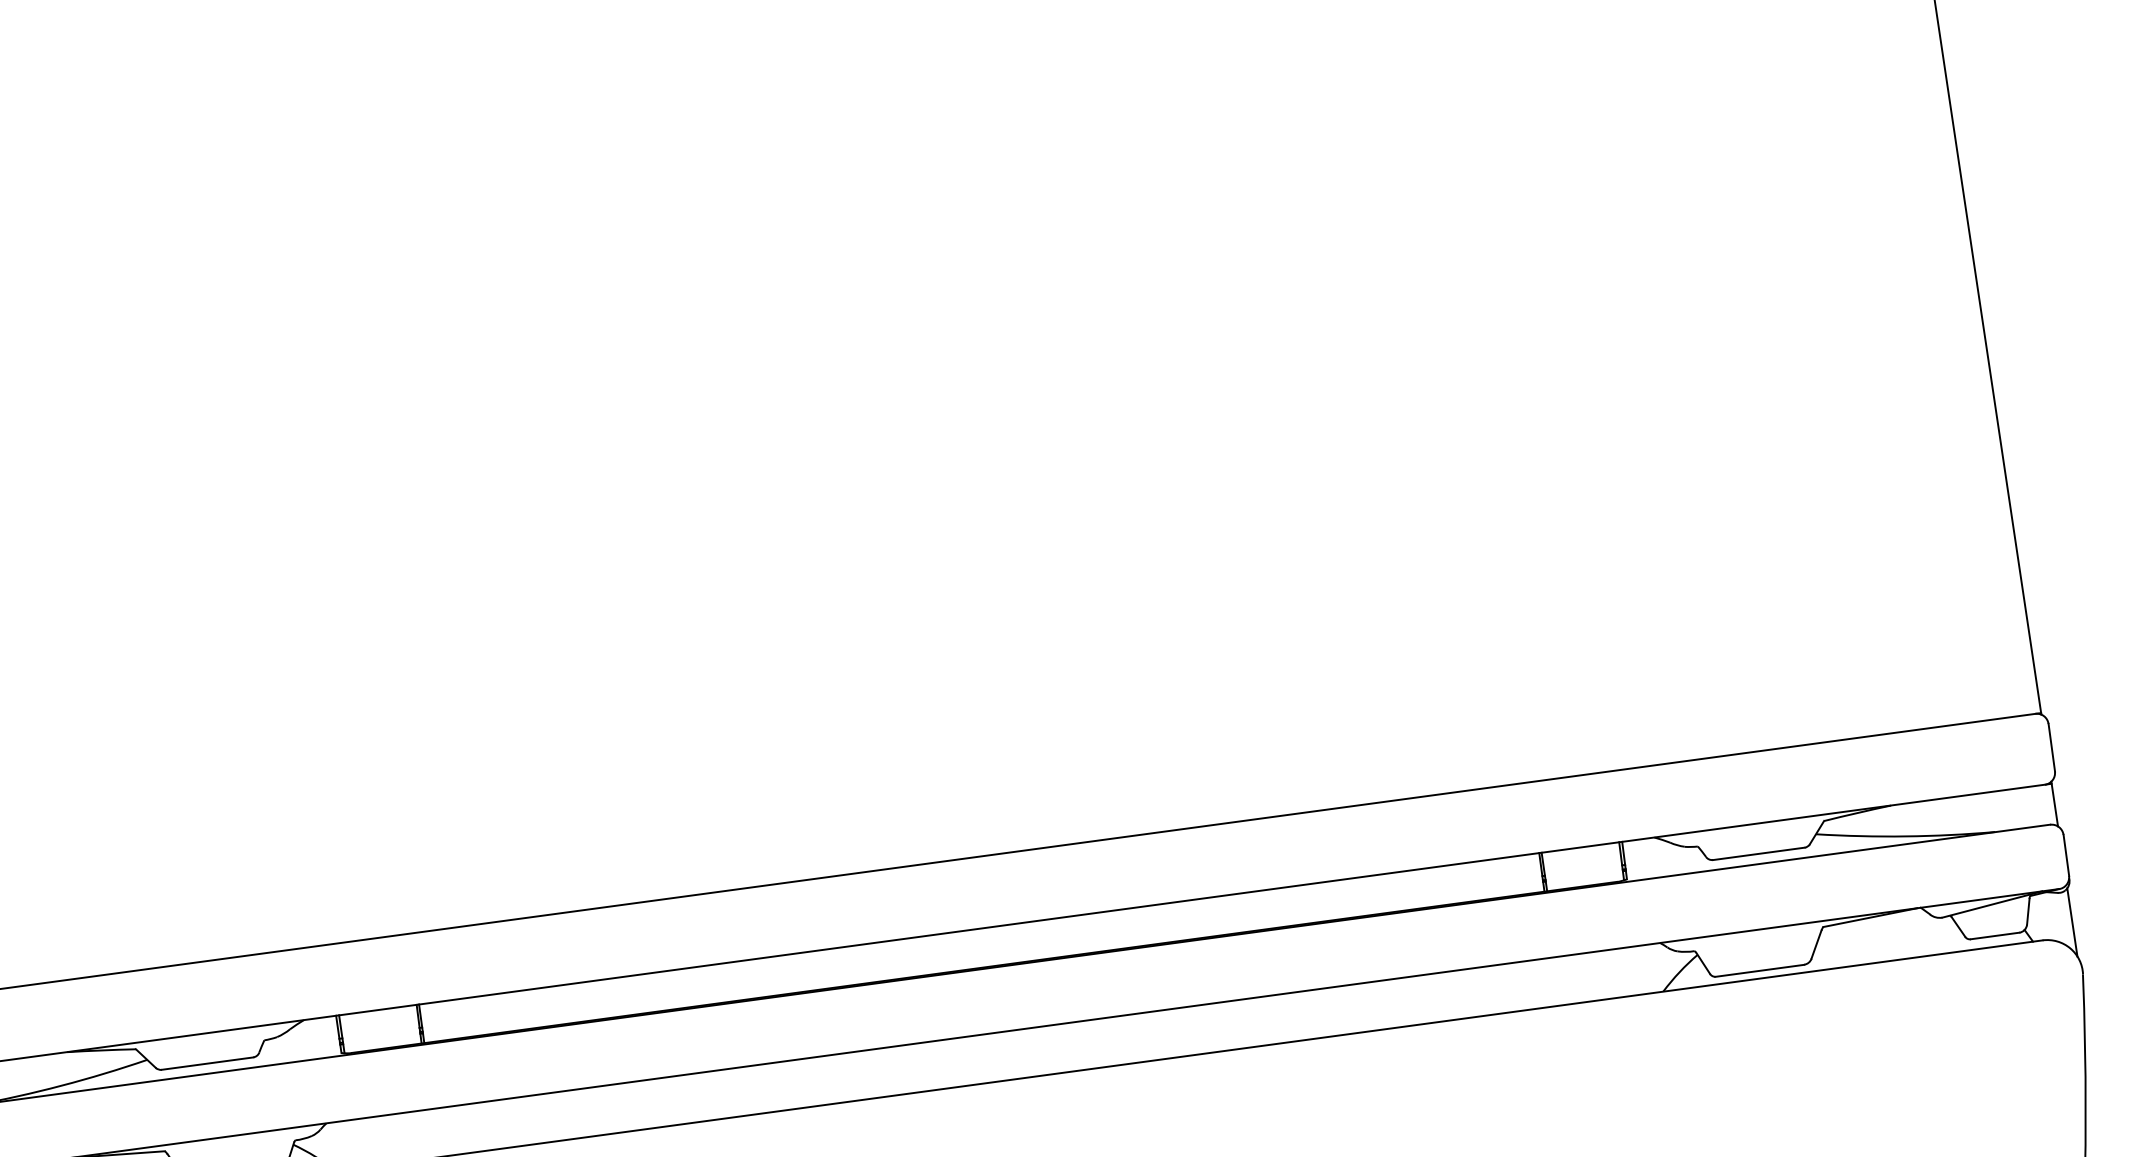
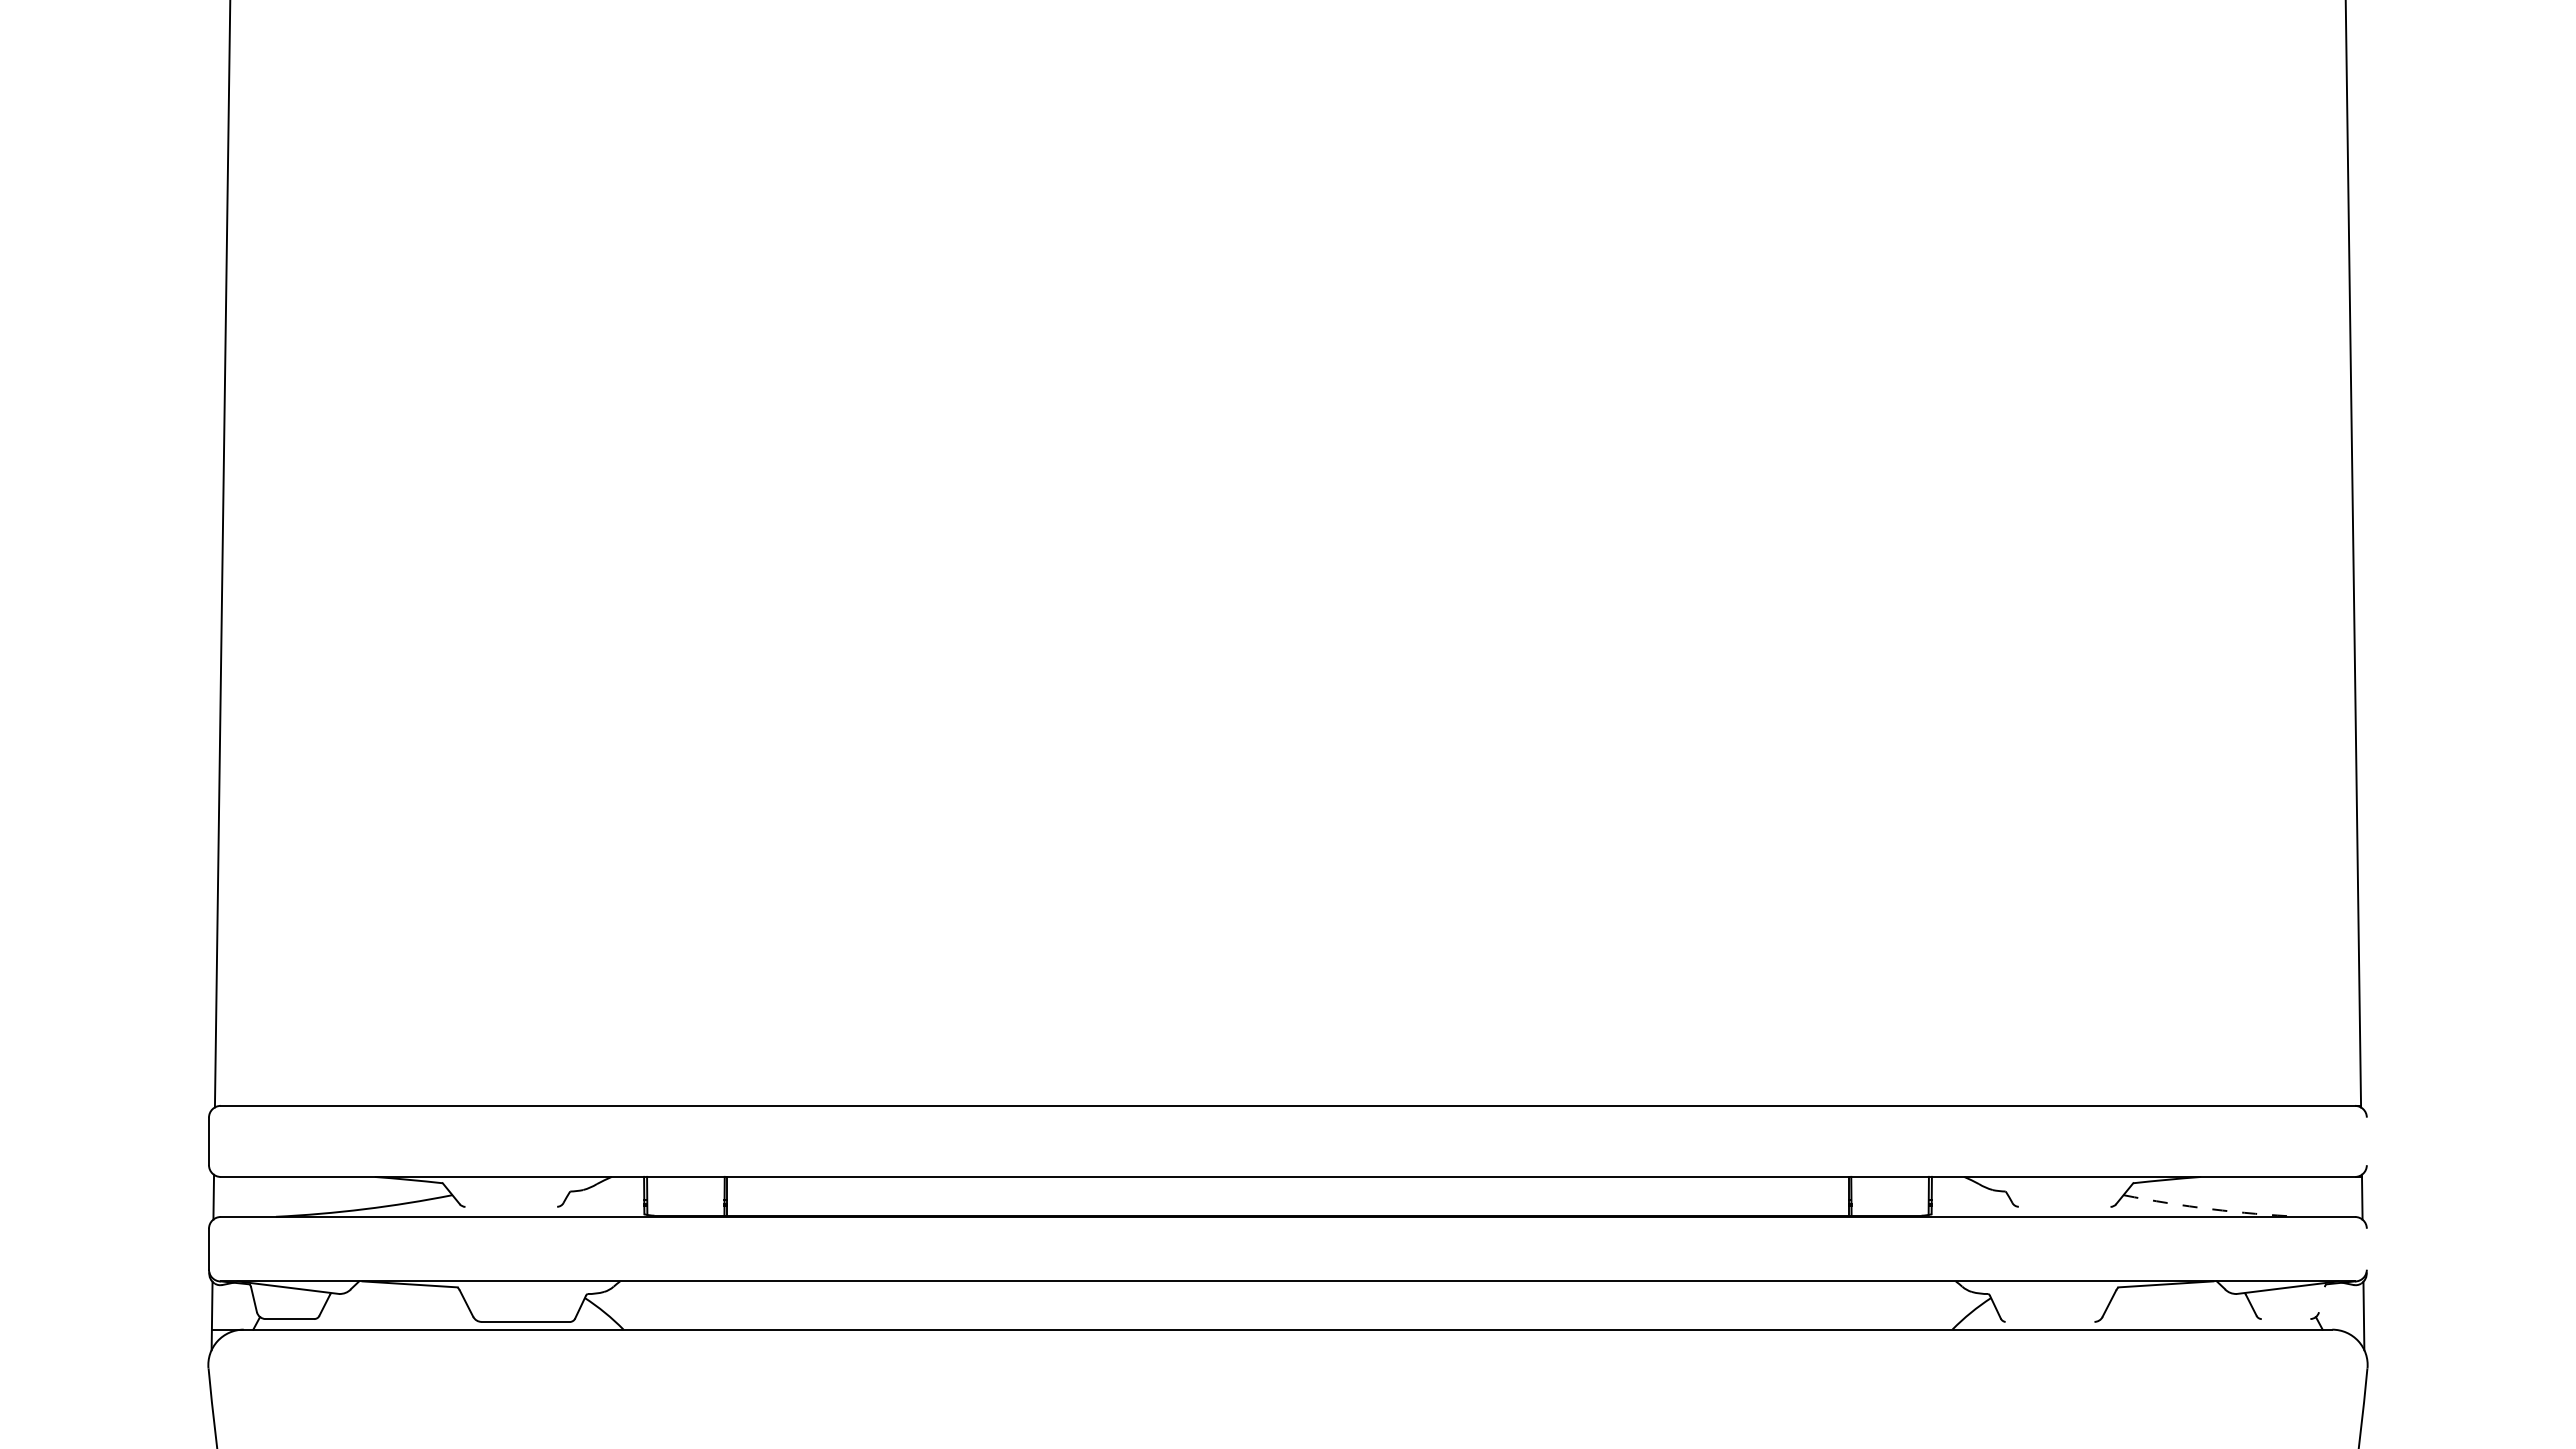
line: (2051, 747) -> (2366, 1141), removed
arc: (1905, 836) -> (2211, 1209), solid -> dashed
line: (1758, 853) -> (2064, 1206), removed
line: (2065, 854) -> (2366, 1248), removed
line: (2027, 911) -> (2321, 1299), removed
line: (1994, 936) -> (2285, 1319), removed
line: (1759, 971) -> (2049, 1322), removed
line: (207, 1063) -> (511, 1206), removed

